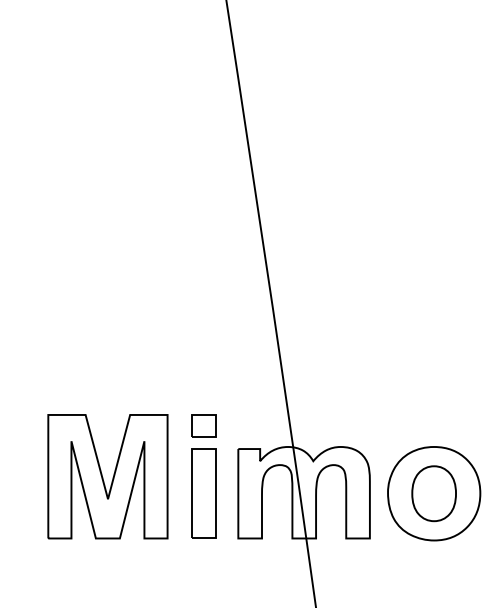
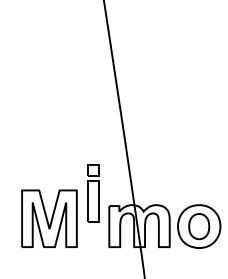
part: (203, 476) -> (93, 193), moved

